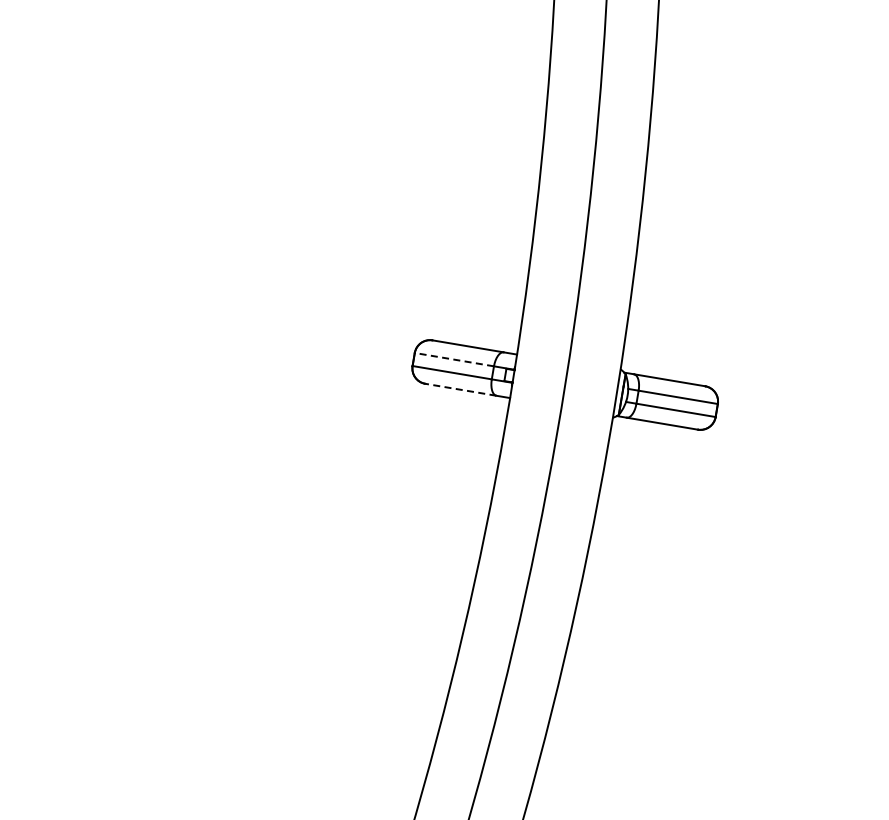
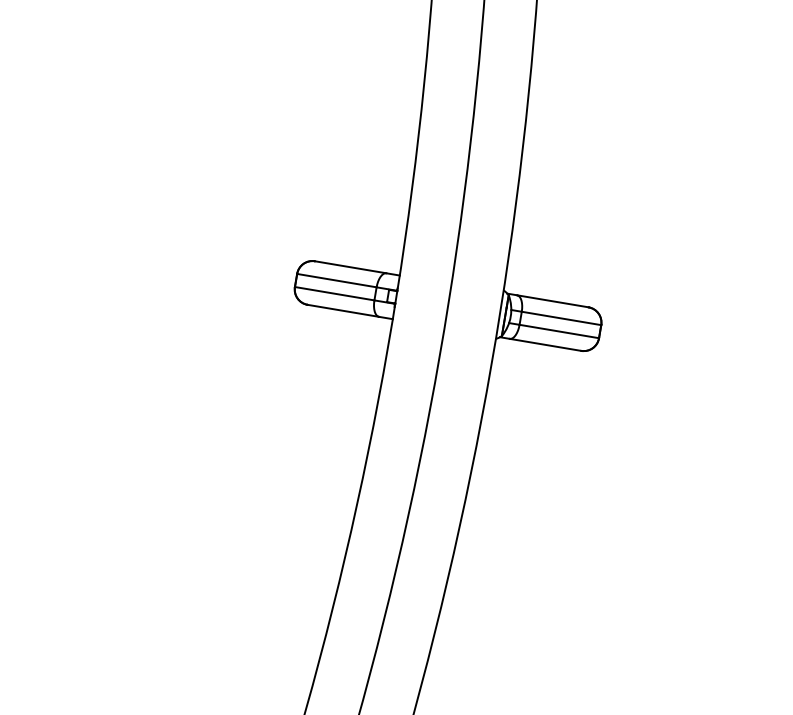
line: (453, 359) -> (335, 280), dashed -> solid
line: (460, 389) -> (343, 310), dashed -> solid

